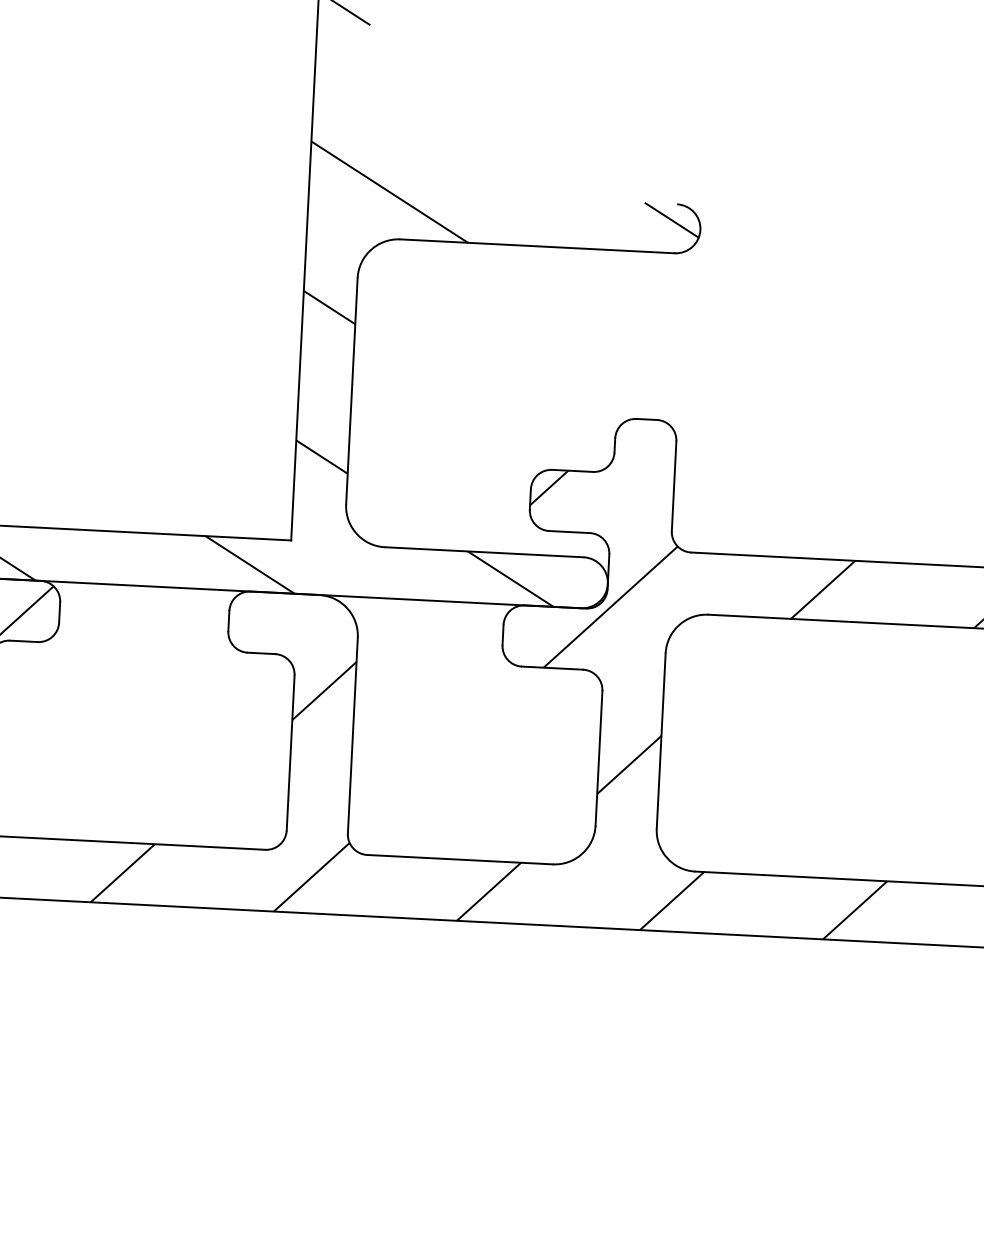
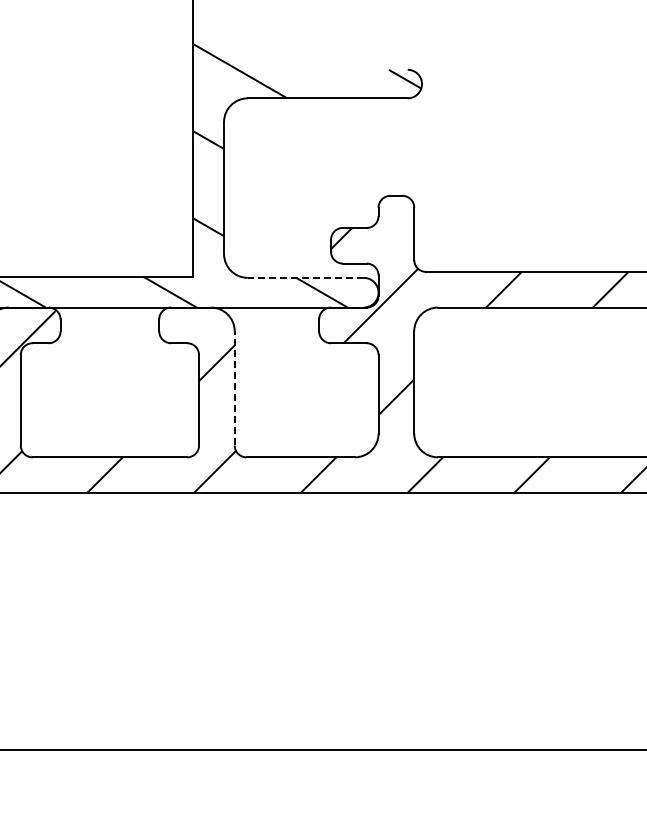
line: (483, 551) -> (305, 277), solid -> dashed
line: (352, 734) -> (234, 387), solid -> dashed

